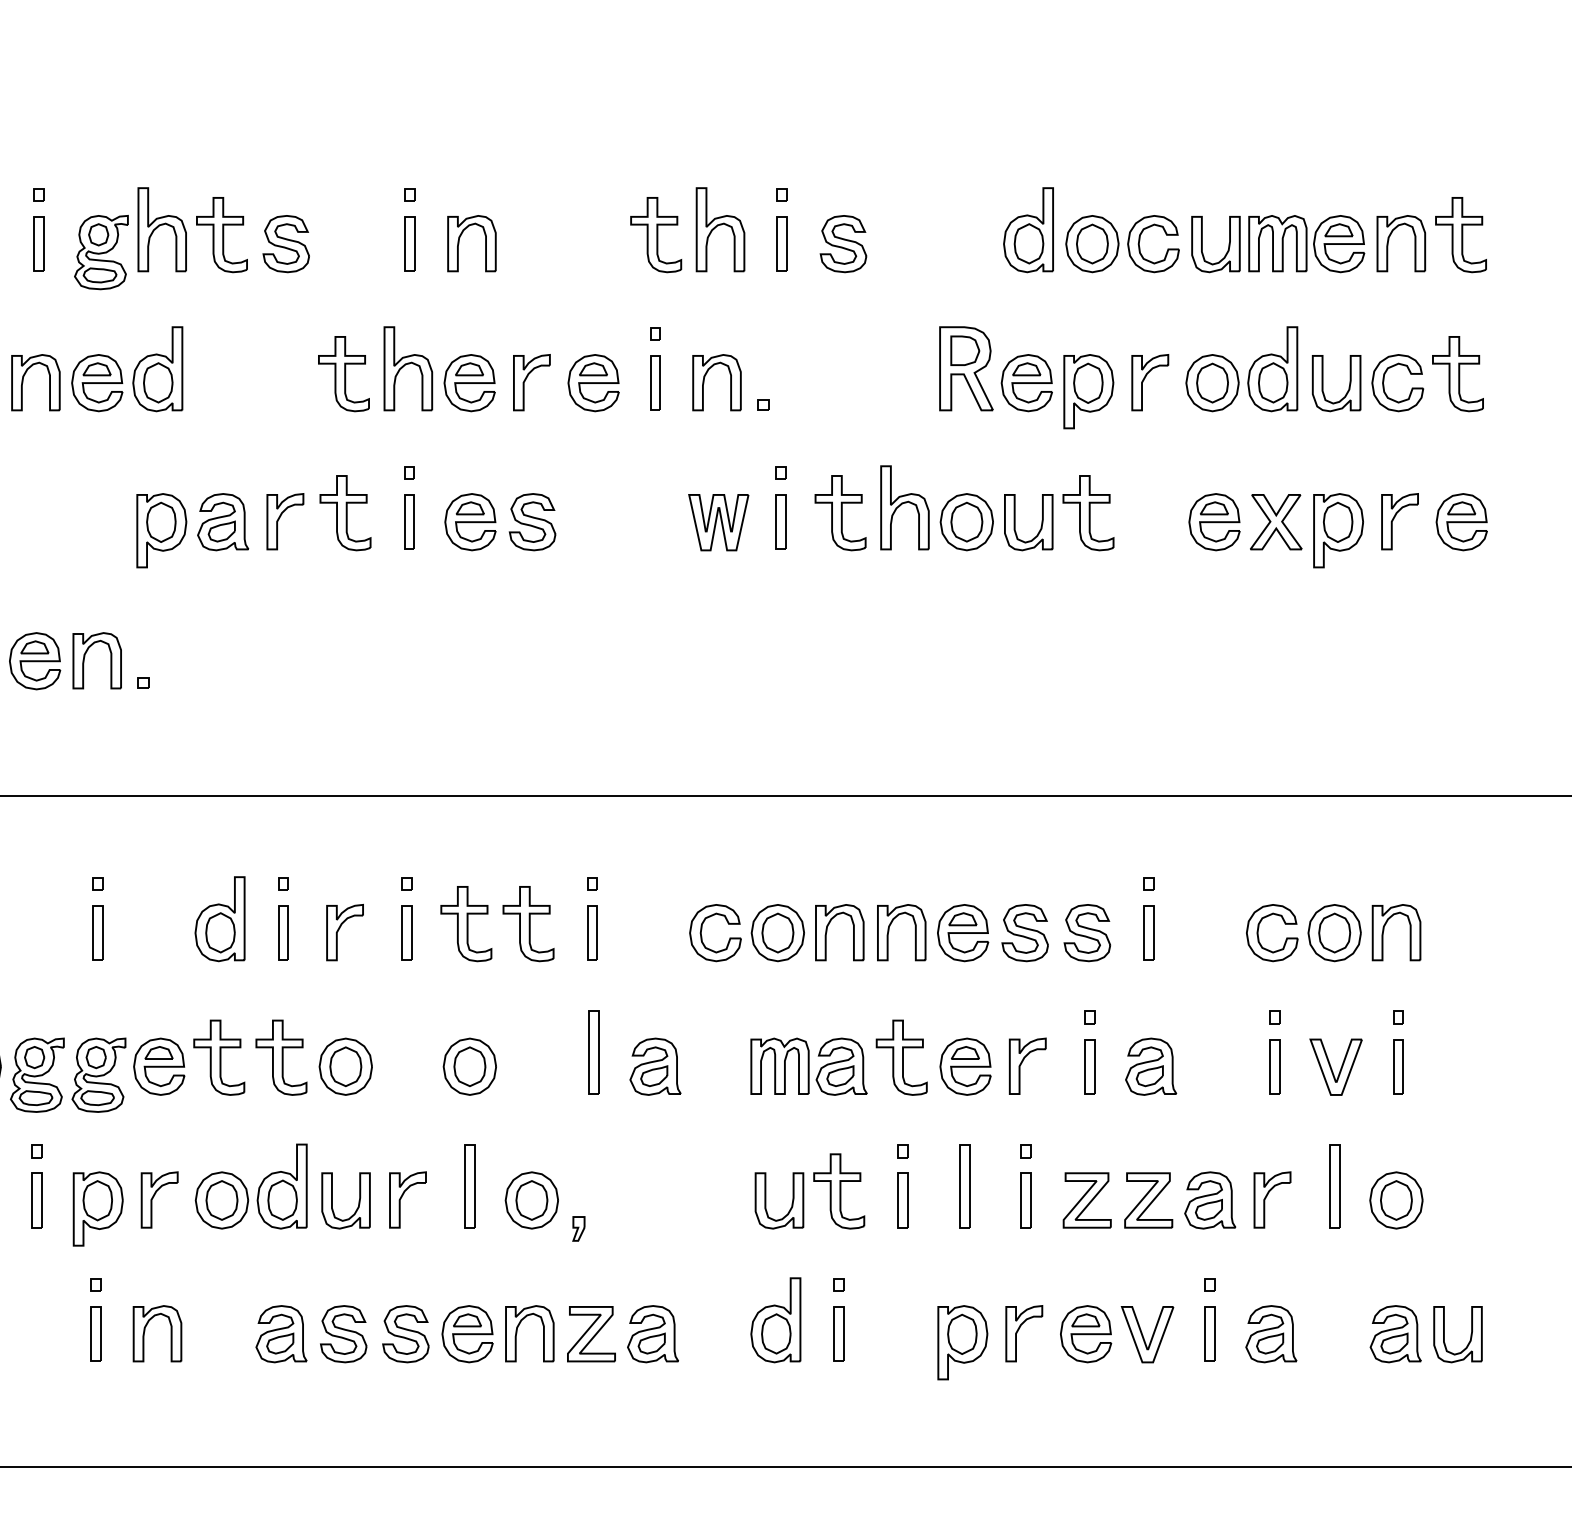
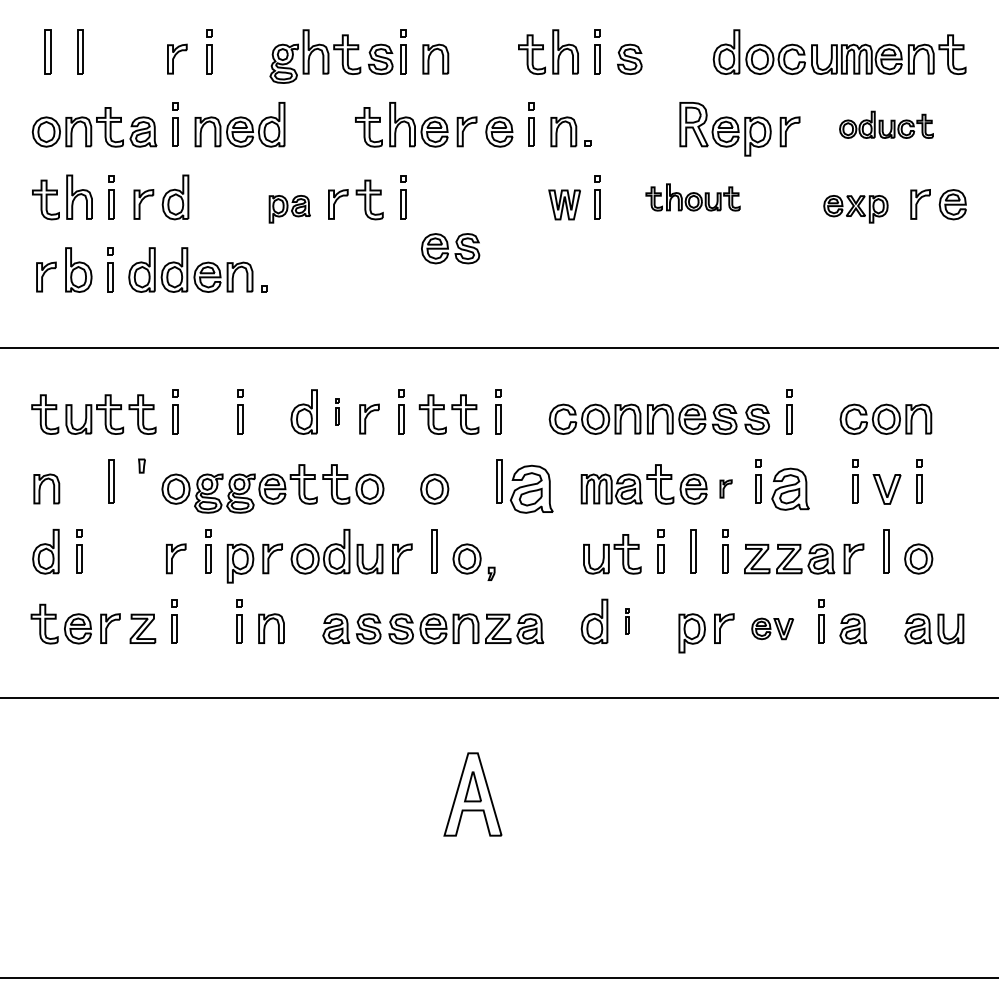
part: (191, 238) -> (331, 56), moved
part: (1334, 368) -> (886, 124), size x0.6
part: (963, 508) -> (692, 197), size x0.6
part: (500, 521) -> (450, 248), moved
part: (191, 531) -> (289, 209), size x0.7
part: (1275, 531) -> (855, 209), size x0.7
part: (283, 918) -> (337, 411), size x0.6
part: (655, 1065) -> (531, 488), size x1.6
part: (1026, 1065) -> (725, 488), size x0.6
part: (1150, 1065) -> (790, 488), size x1.4
part: (838, 1320) -> (627, 621), size x0.6
part: (1116, 1333) -> (772, 628), size x0.7

